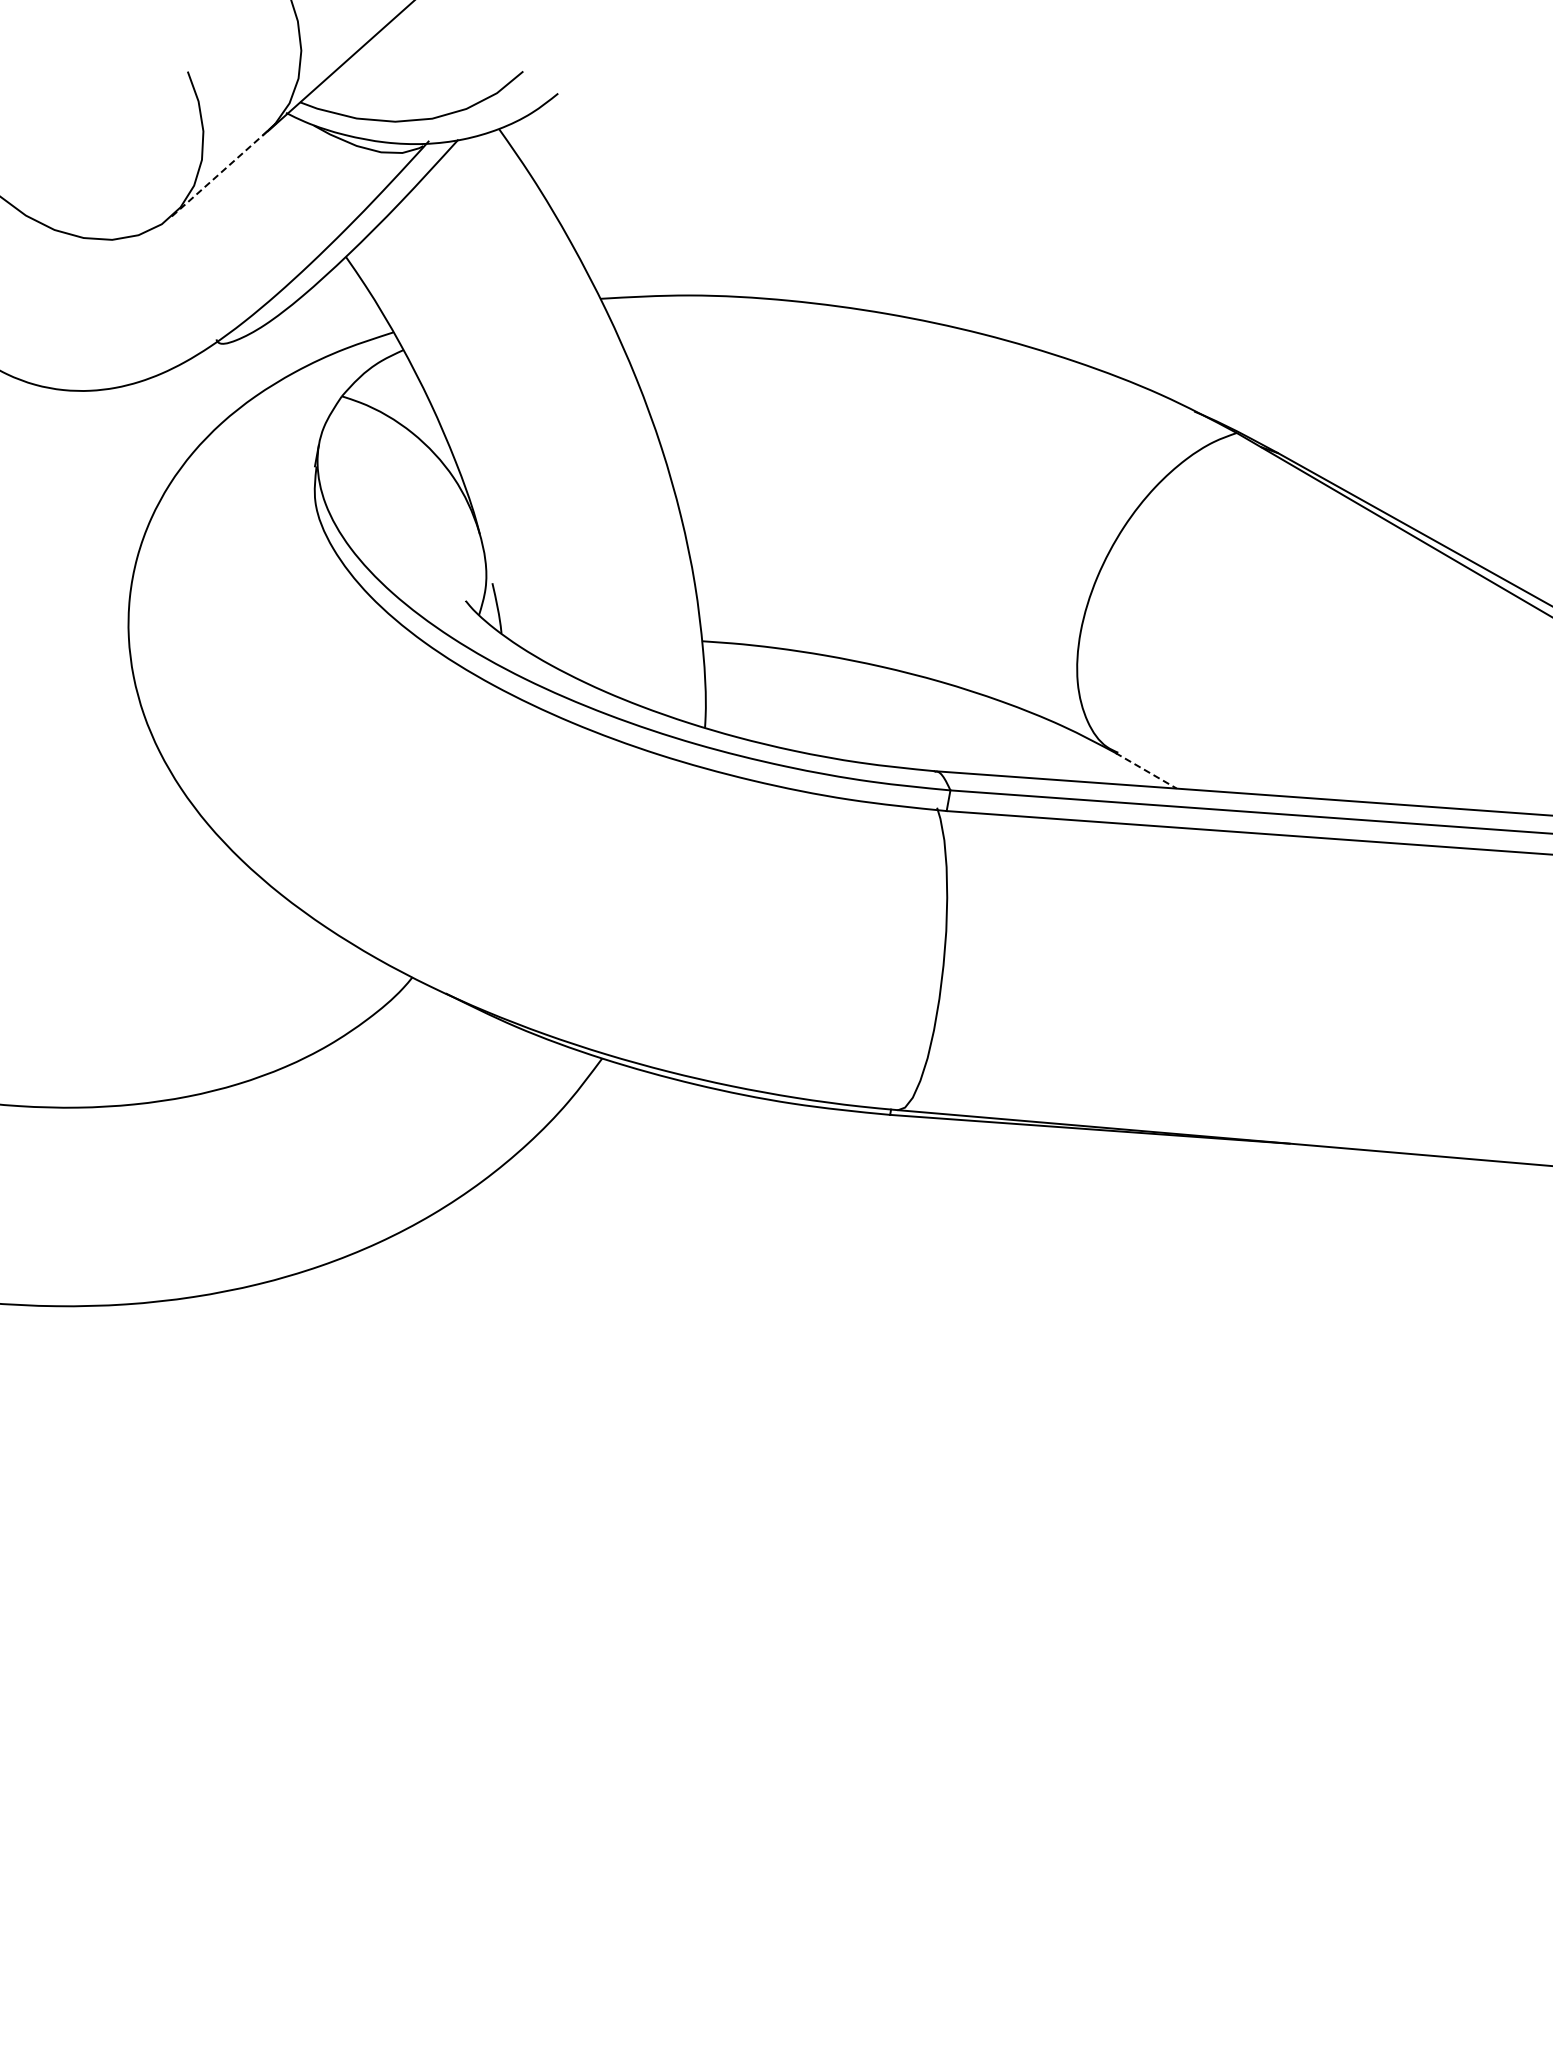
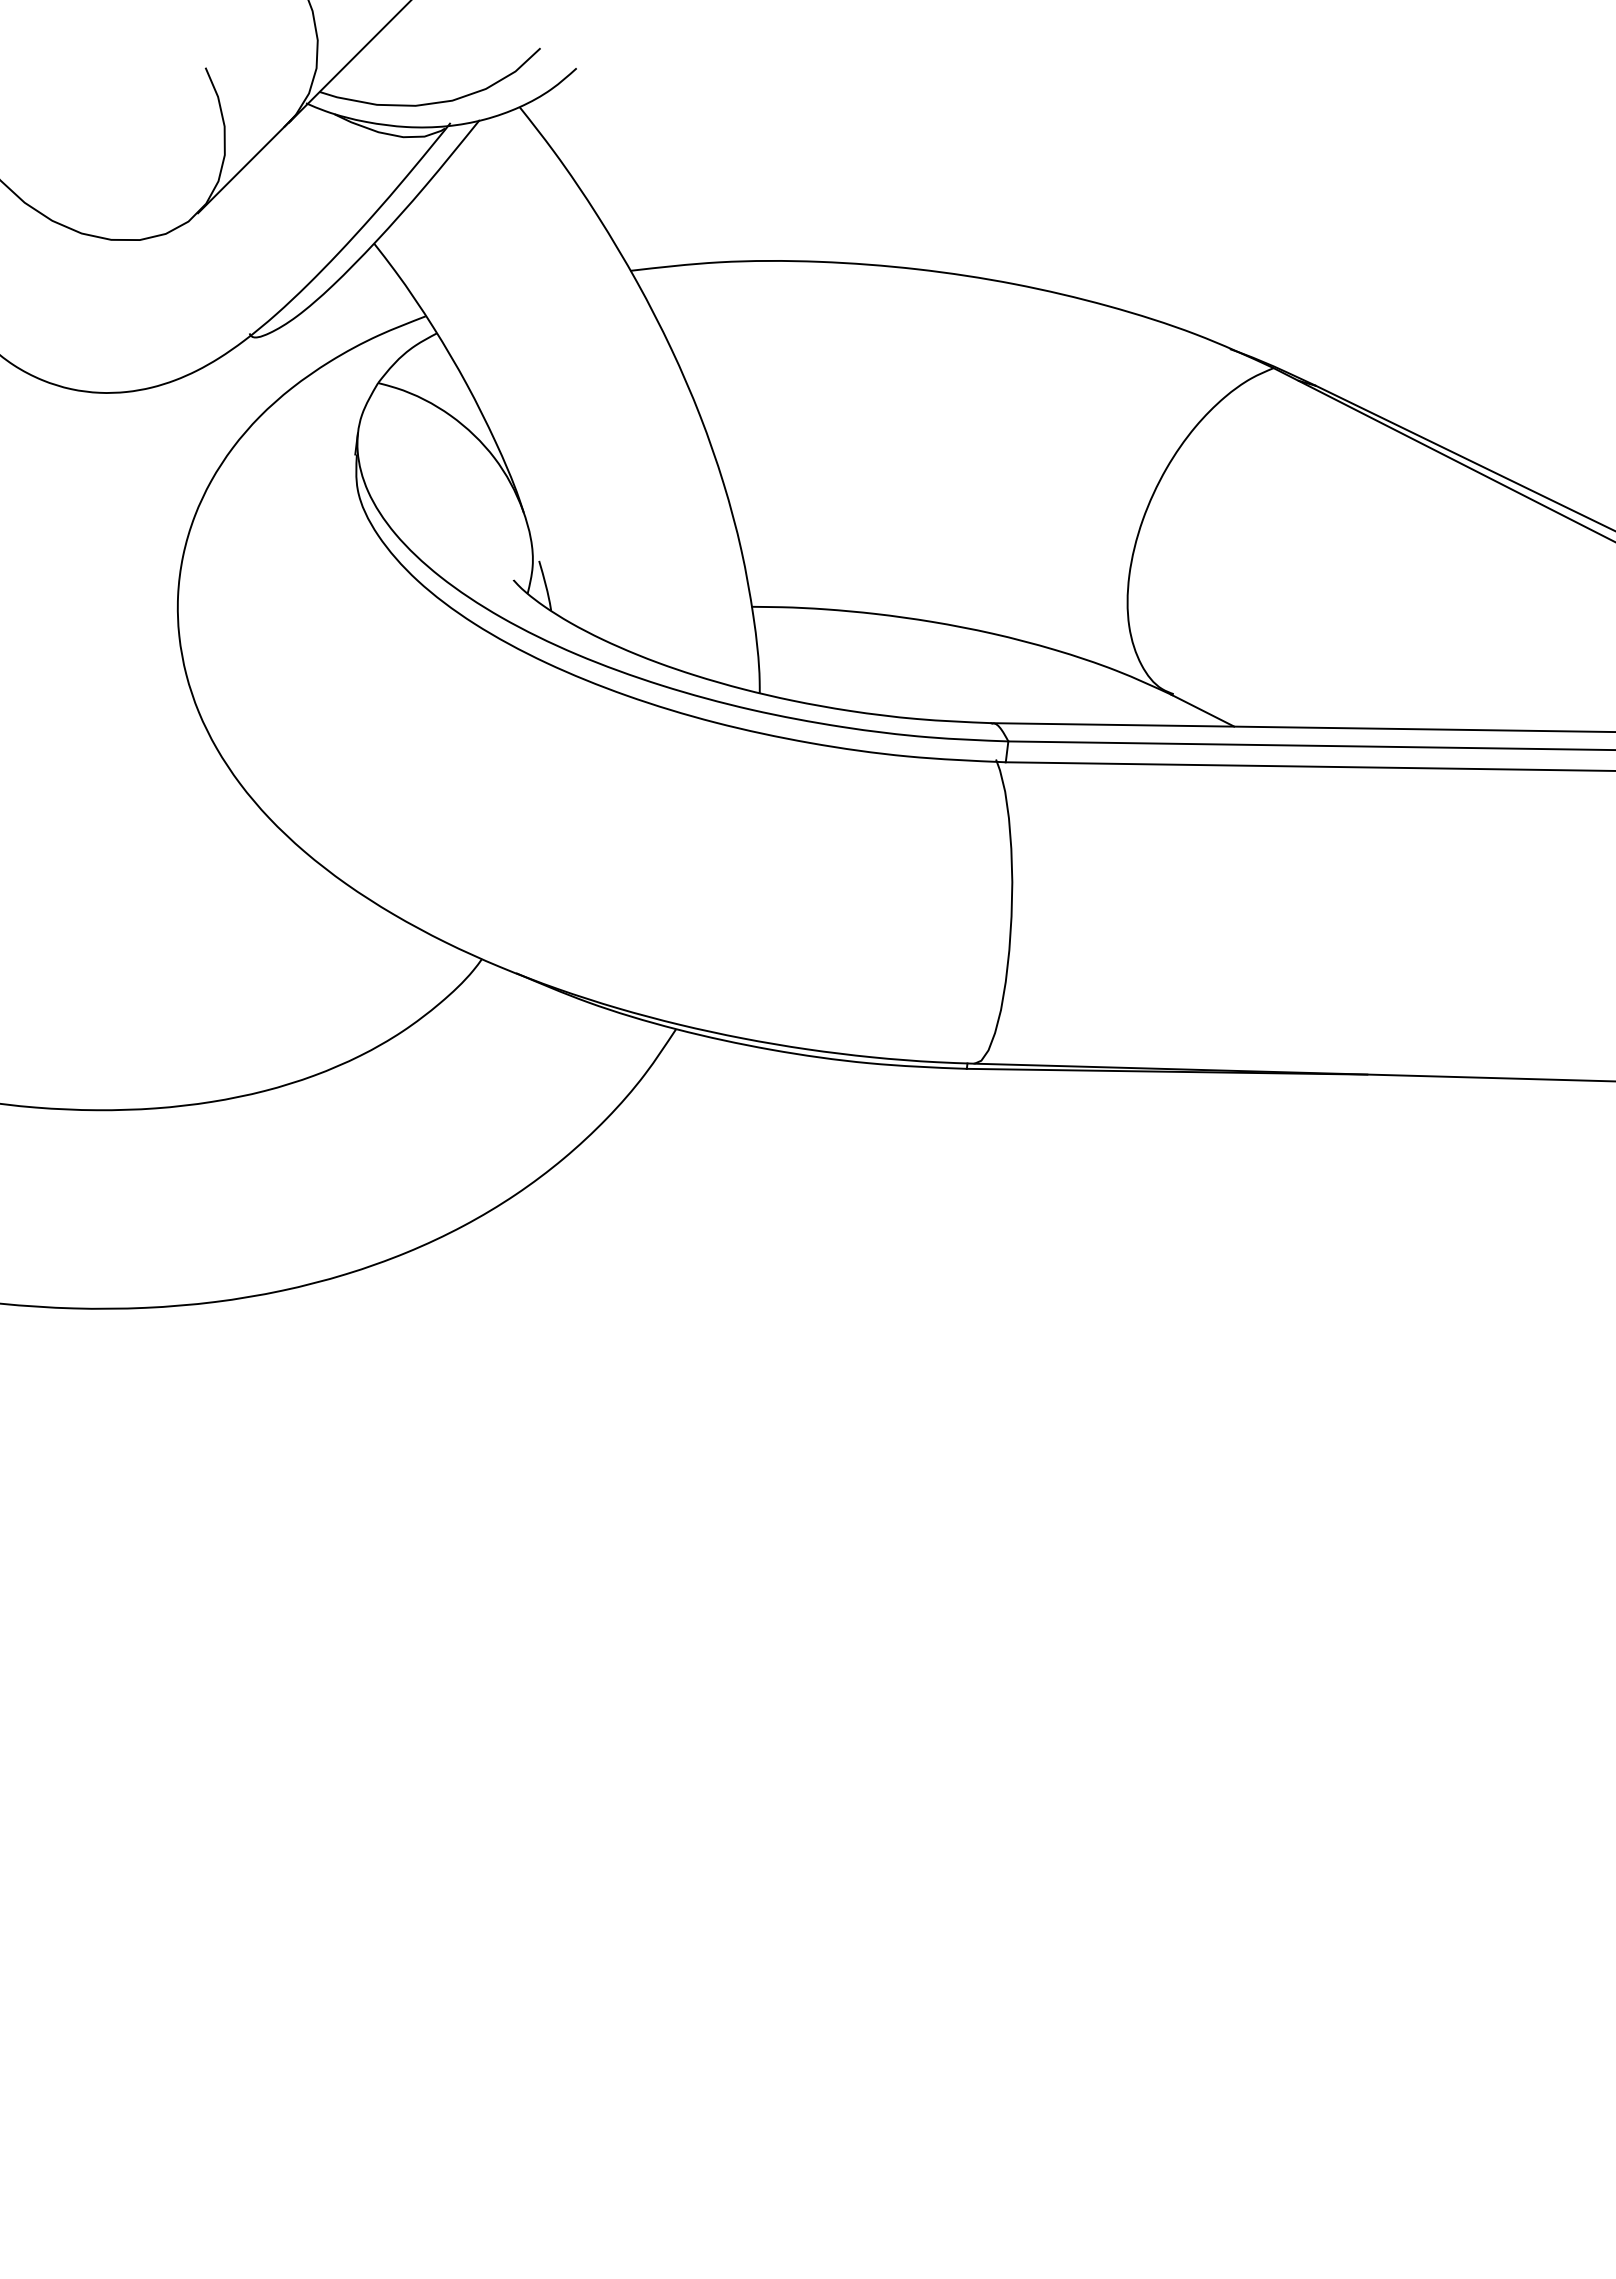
line: (220, 172) -> (244, 166), dashed -> solid
line: (1147, 770) -> (1203, 710), dashed -> solid

